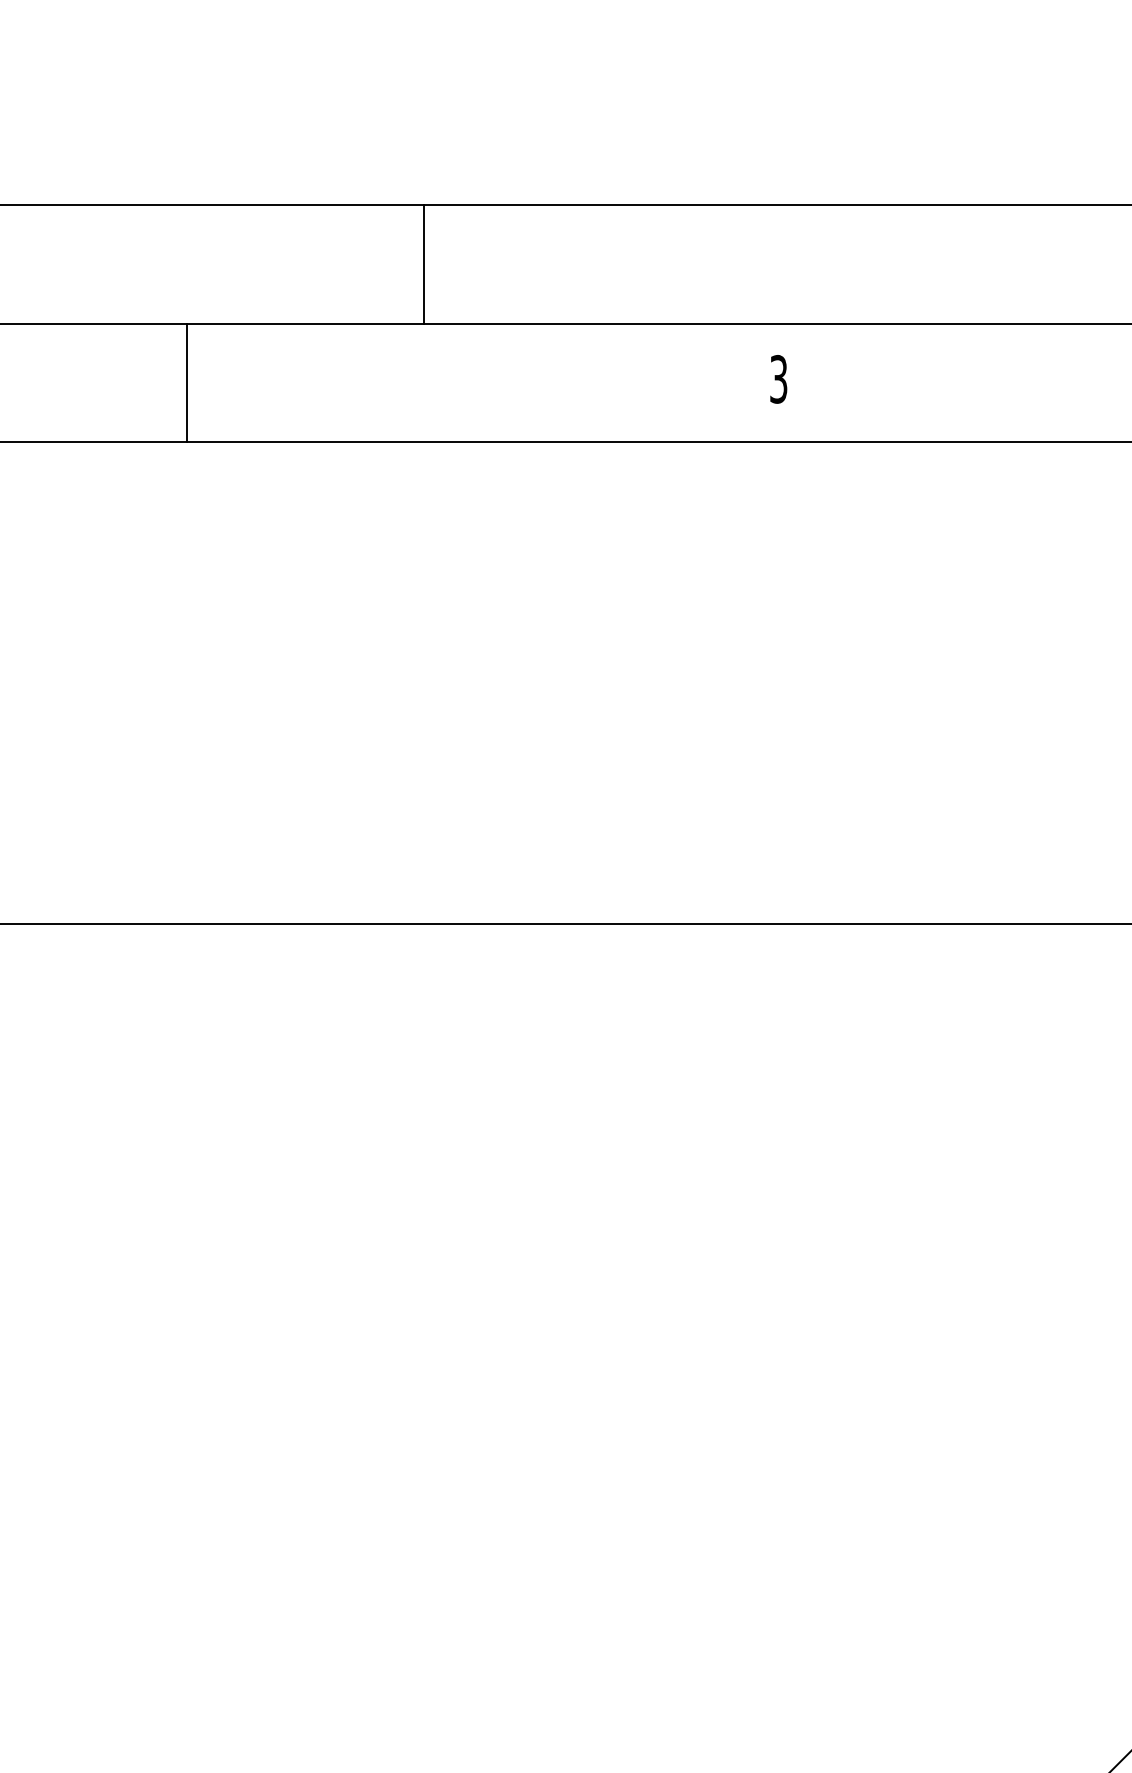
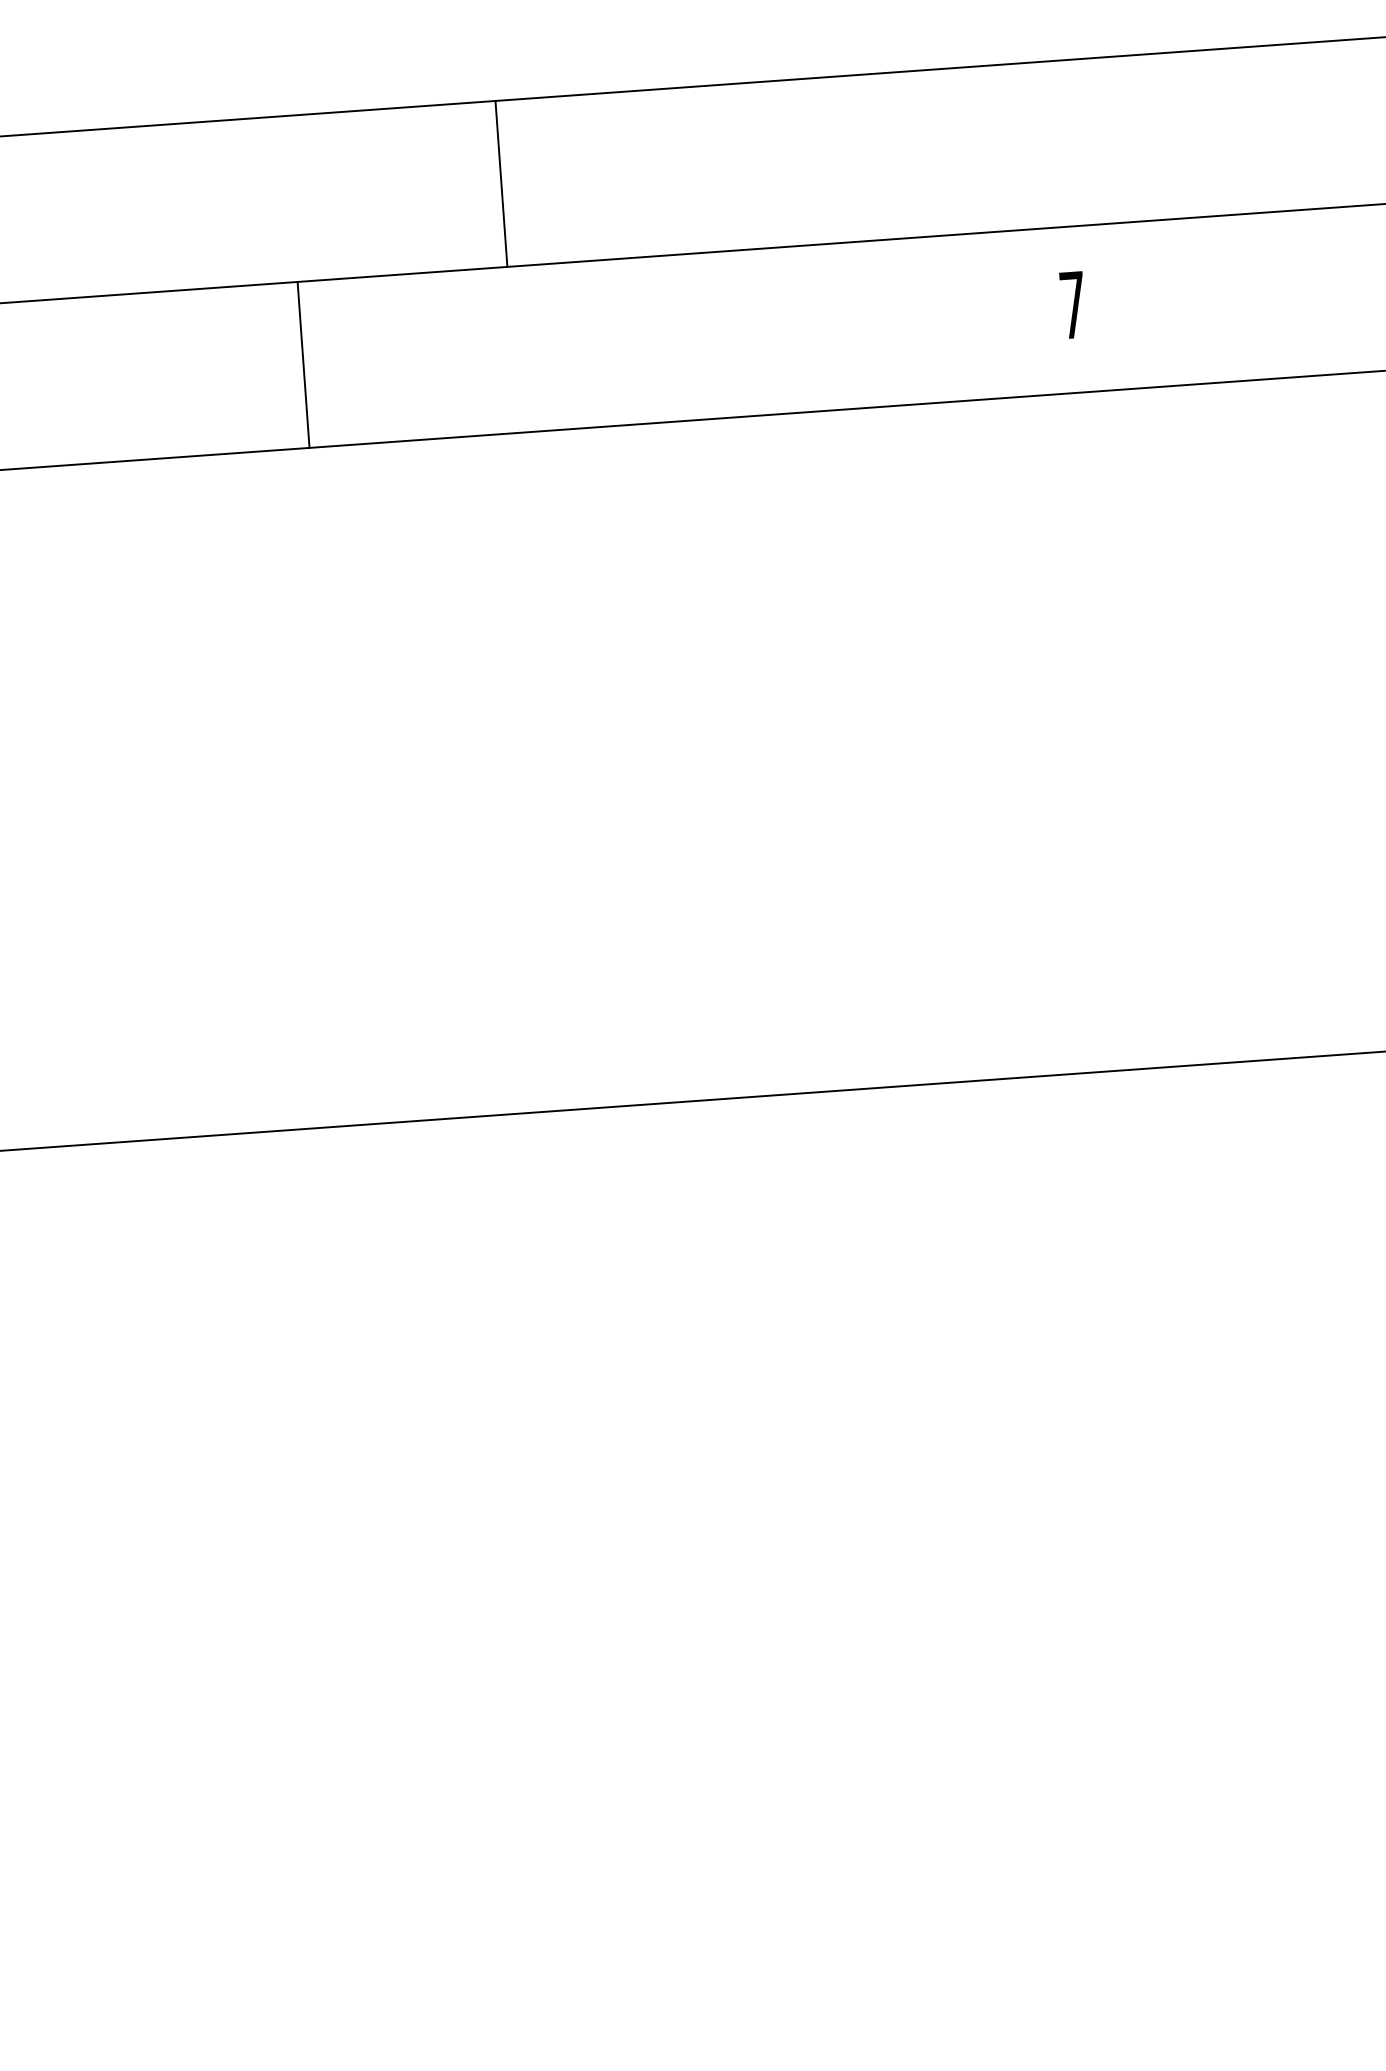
line: (423, 264) -> (501, 184), moved
text: (778, 379) -> (1072, 305), 3 -> 7
line: (187, 382) -> (303, 364), moved

